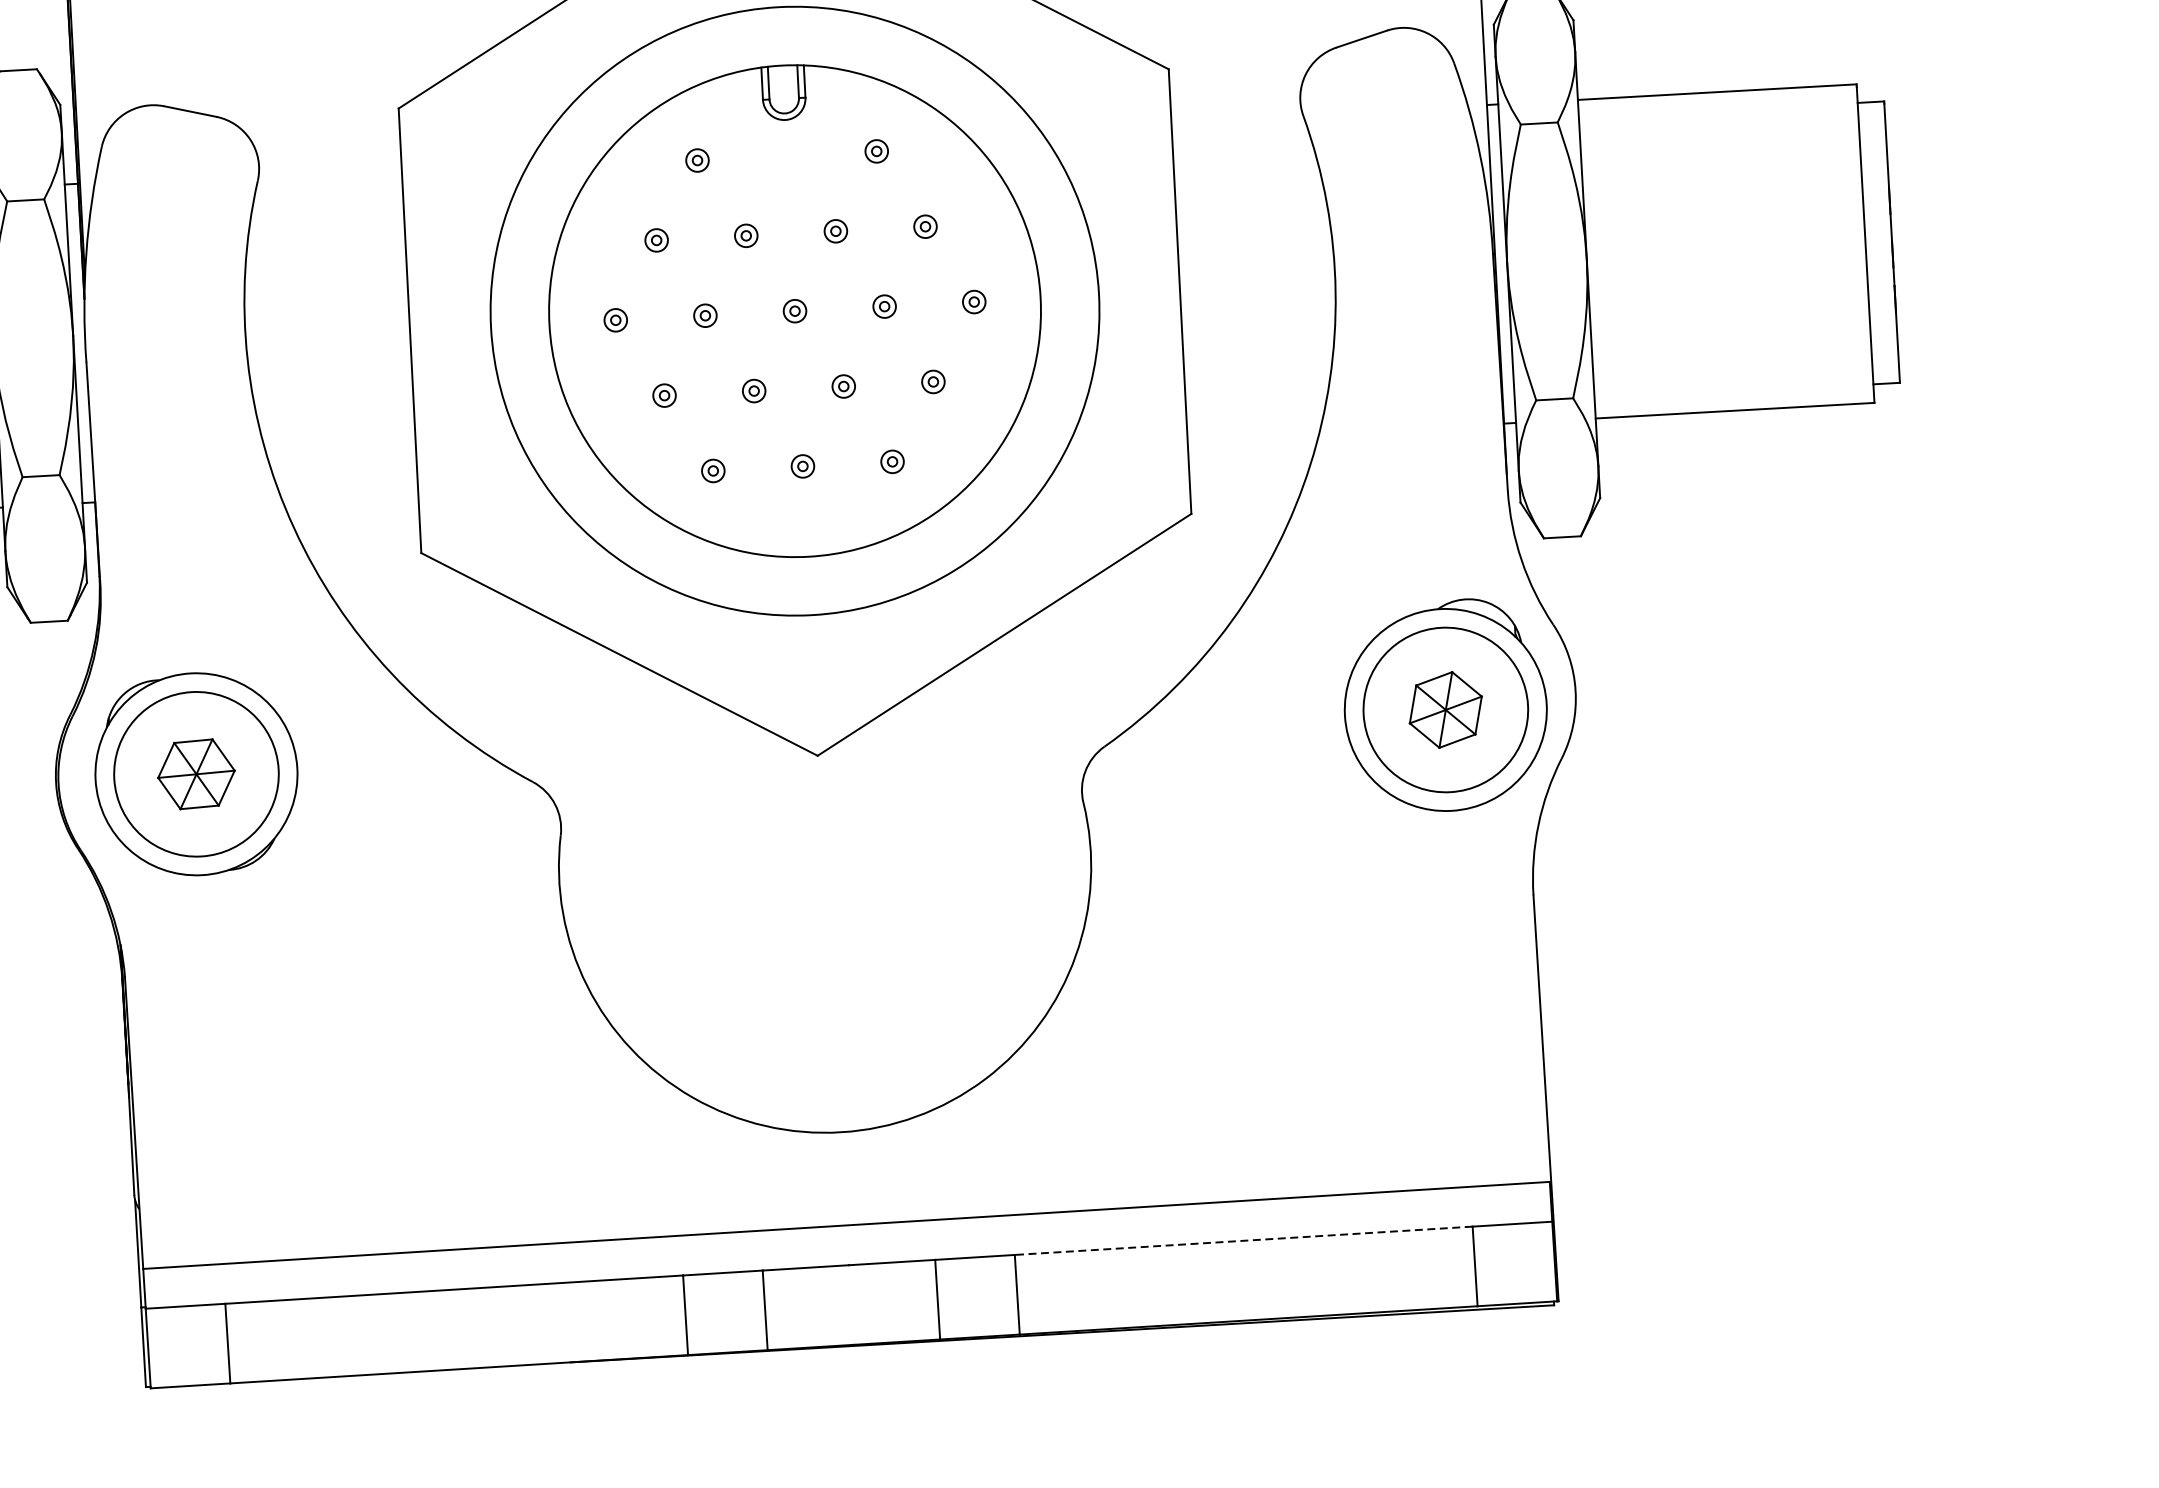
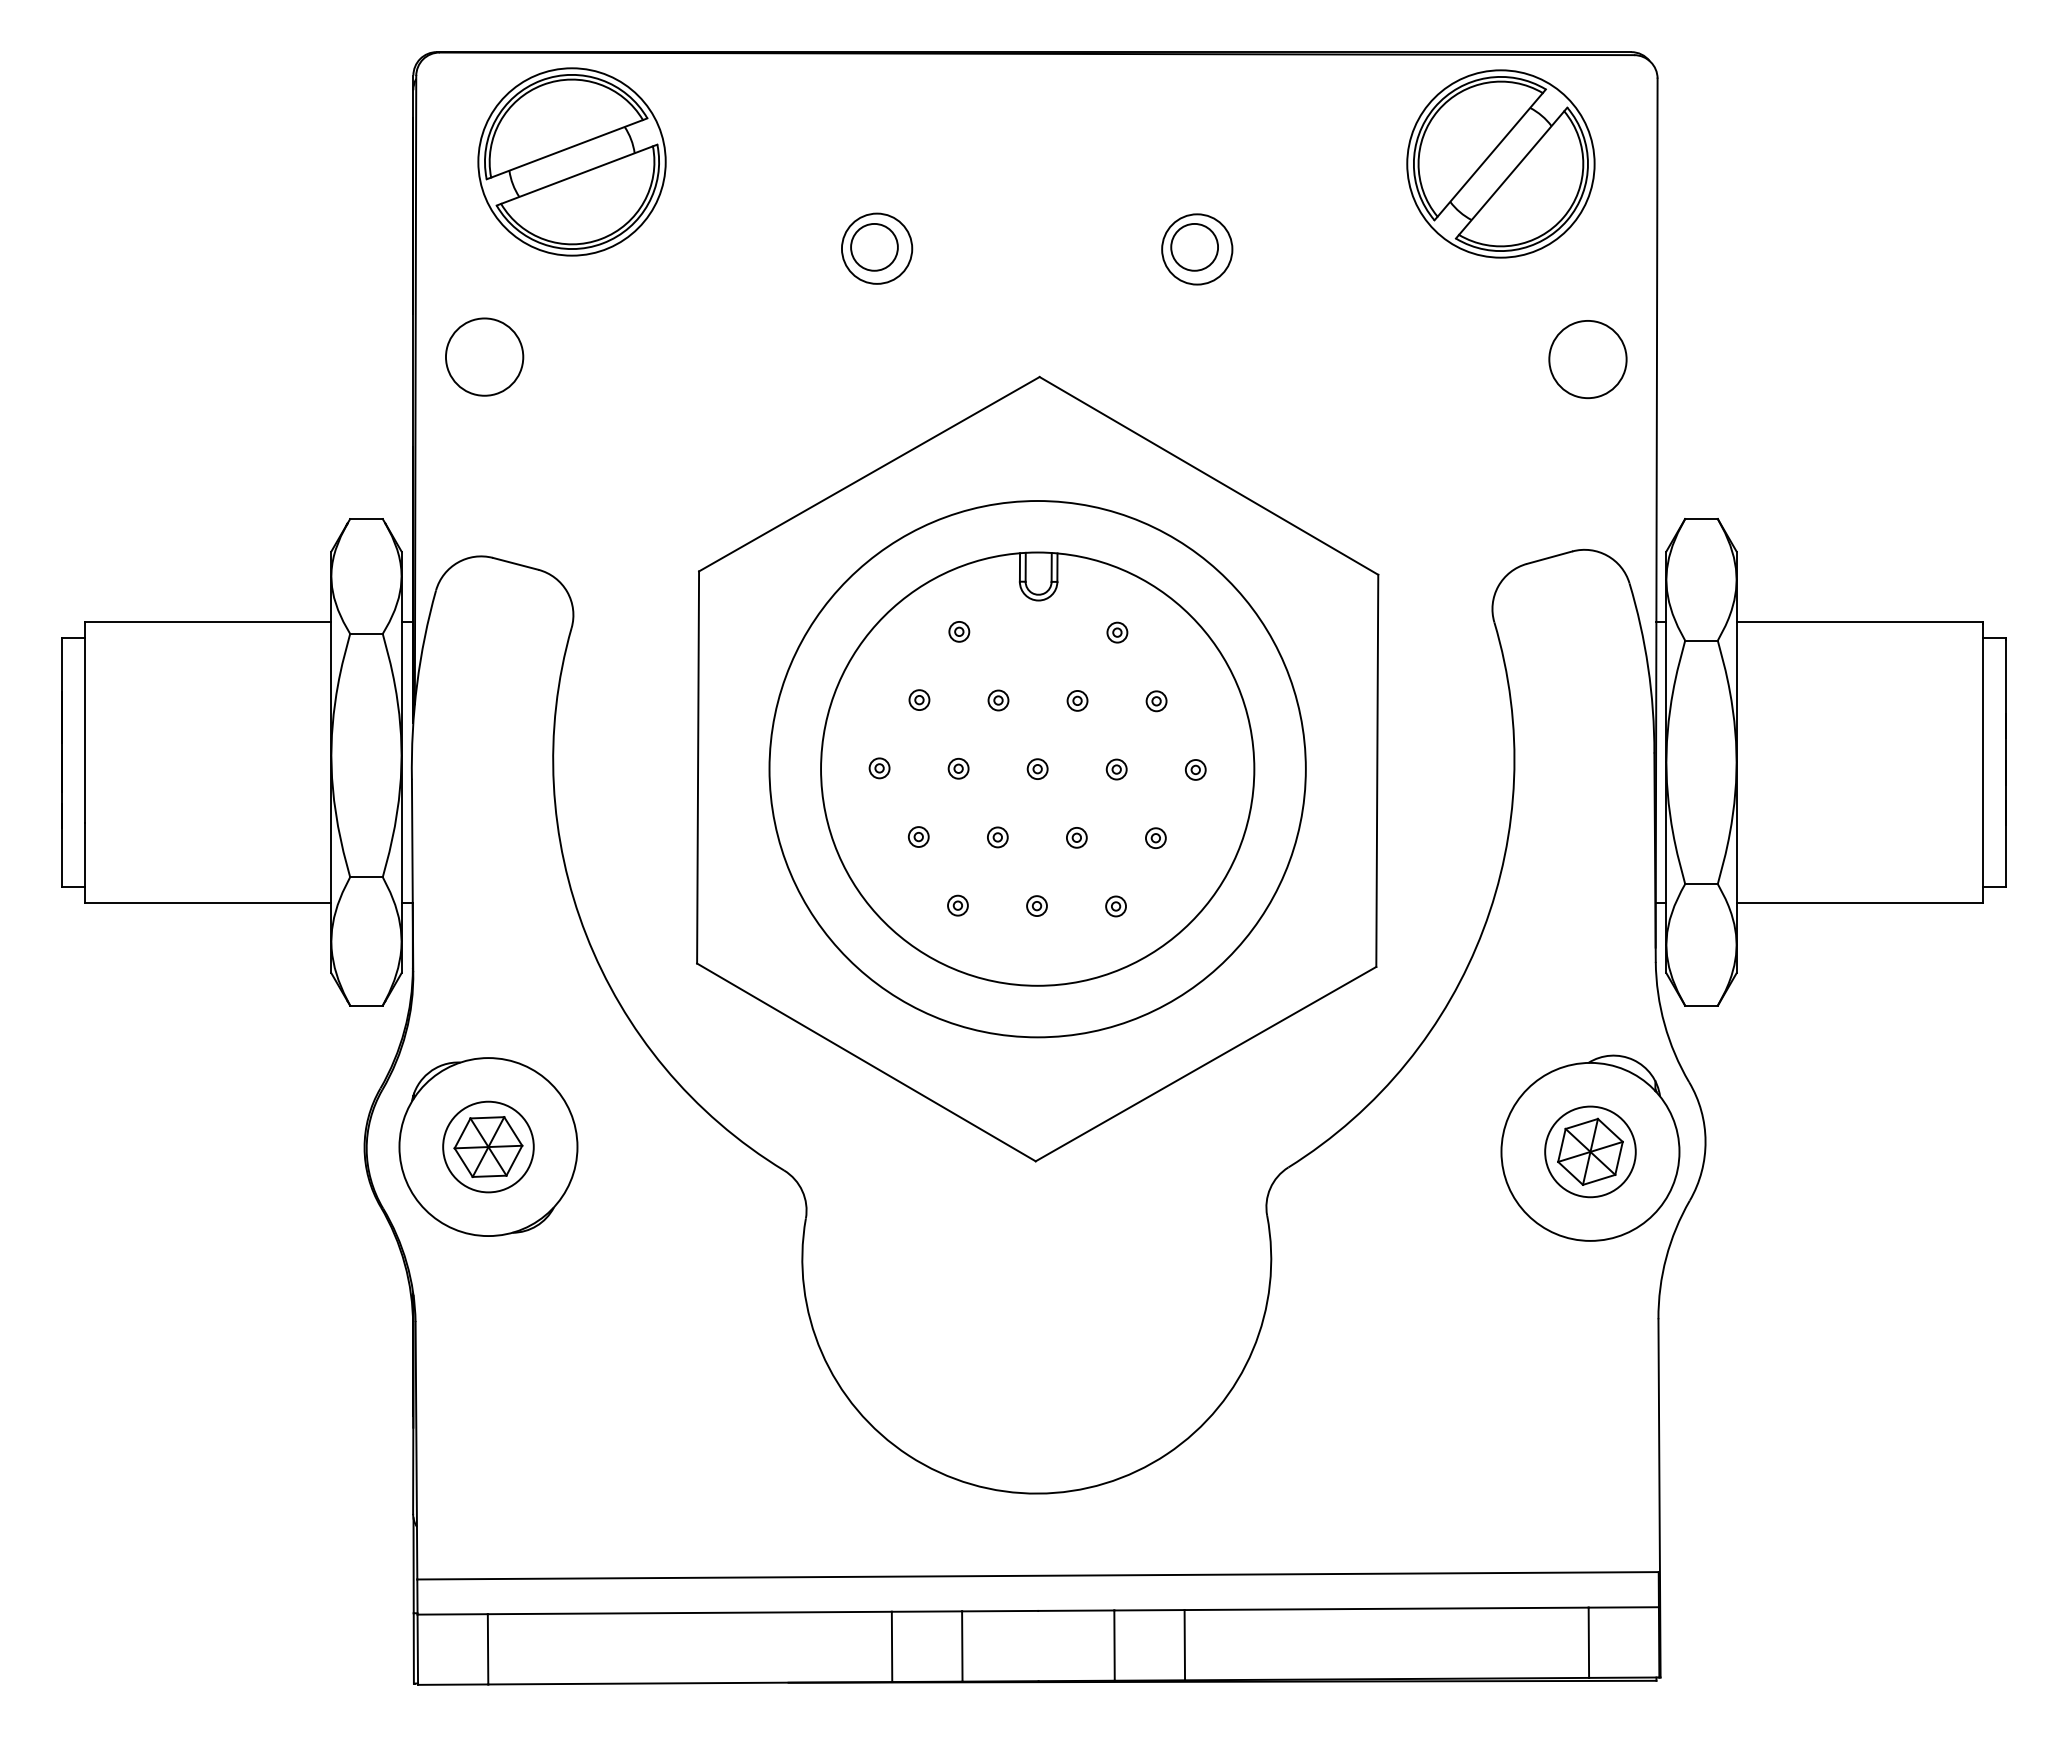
circle: (1445, 709) -> (1590, 1151), size x0.62
circle: (196, 773) -> (488, 1146), size x0.62
line: (1243, 1240) -> (1386, 1608), dashed -> solid

